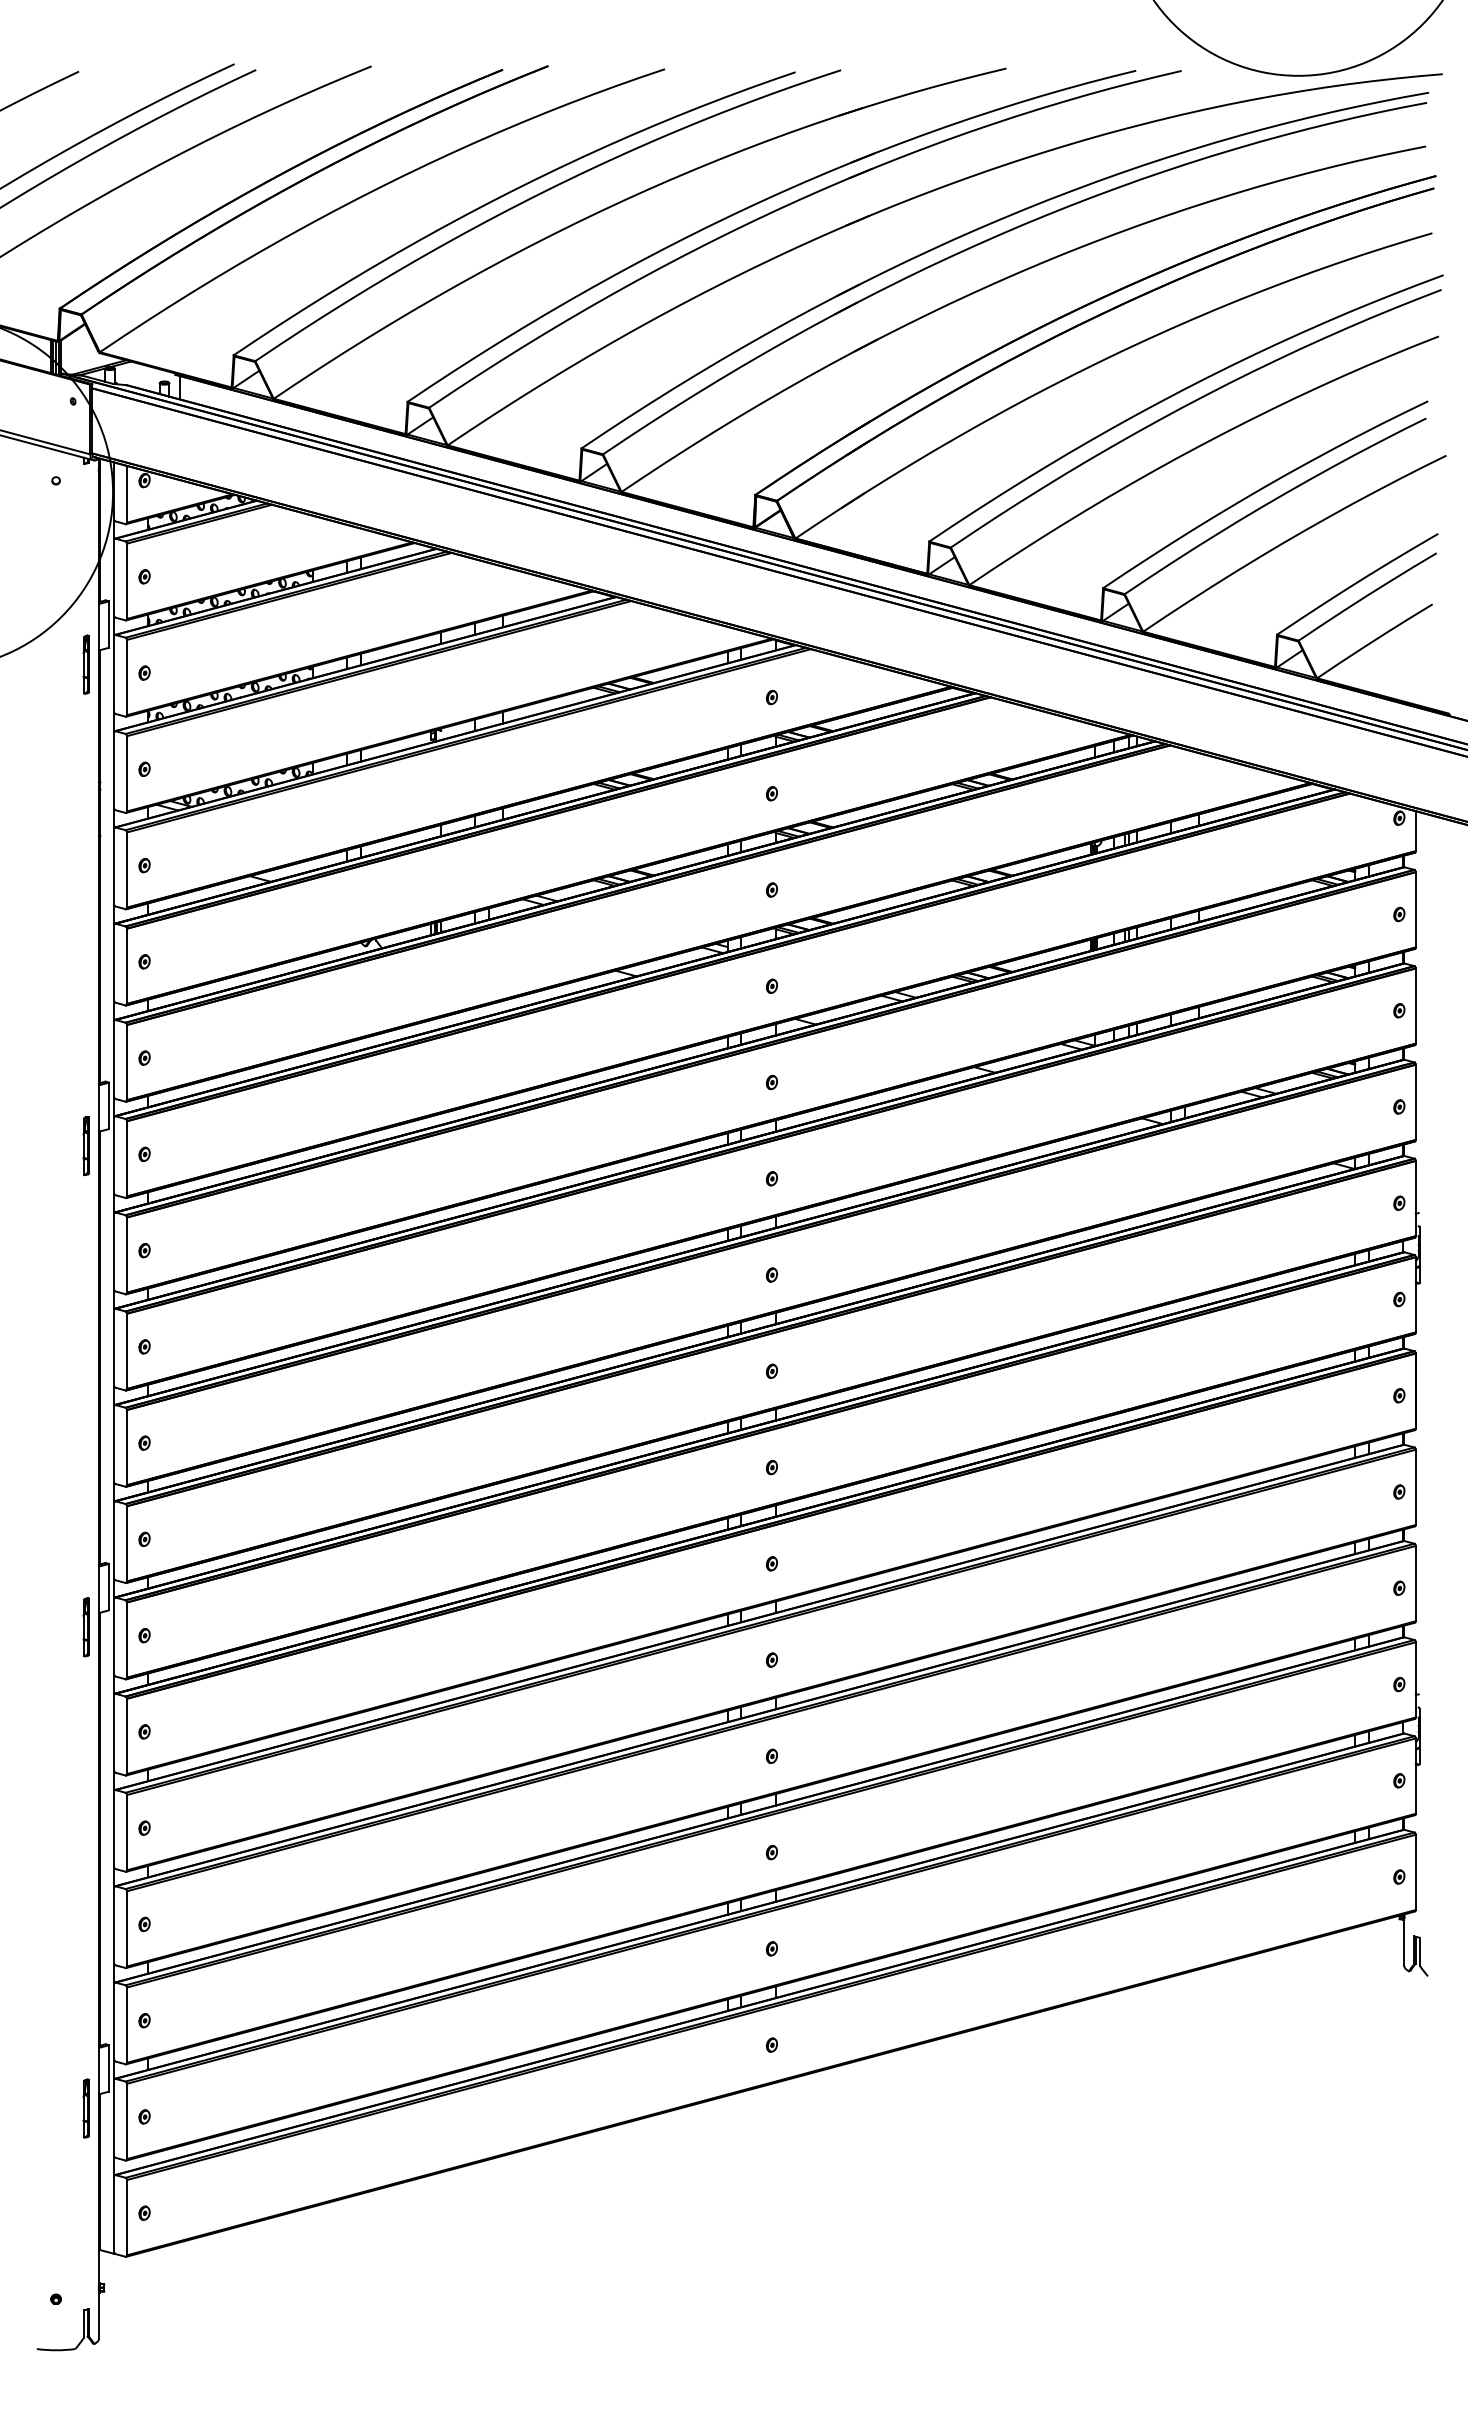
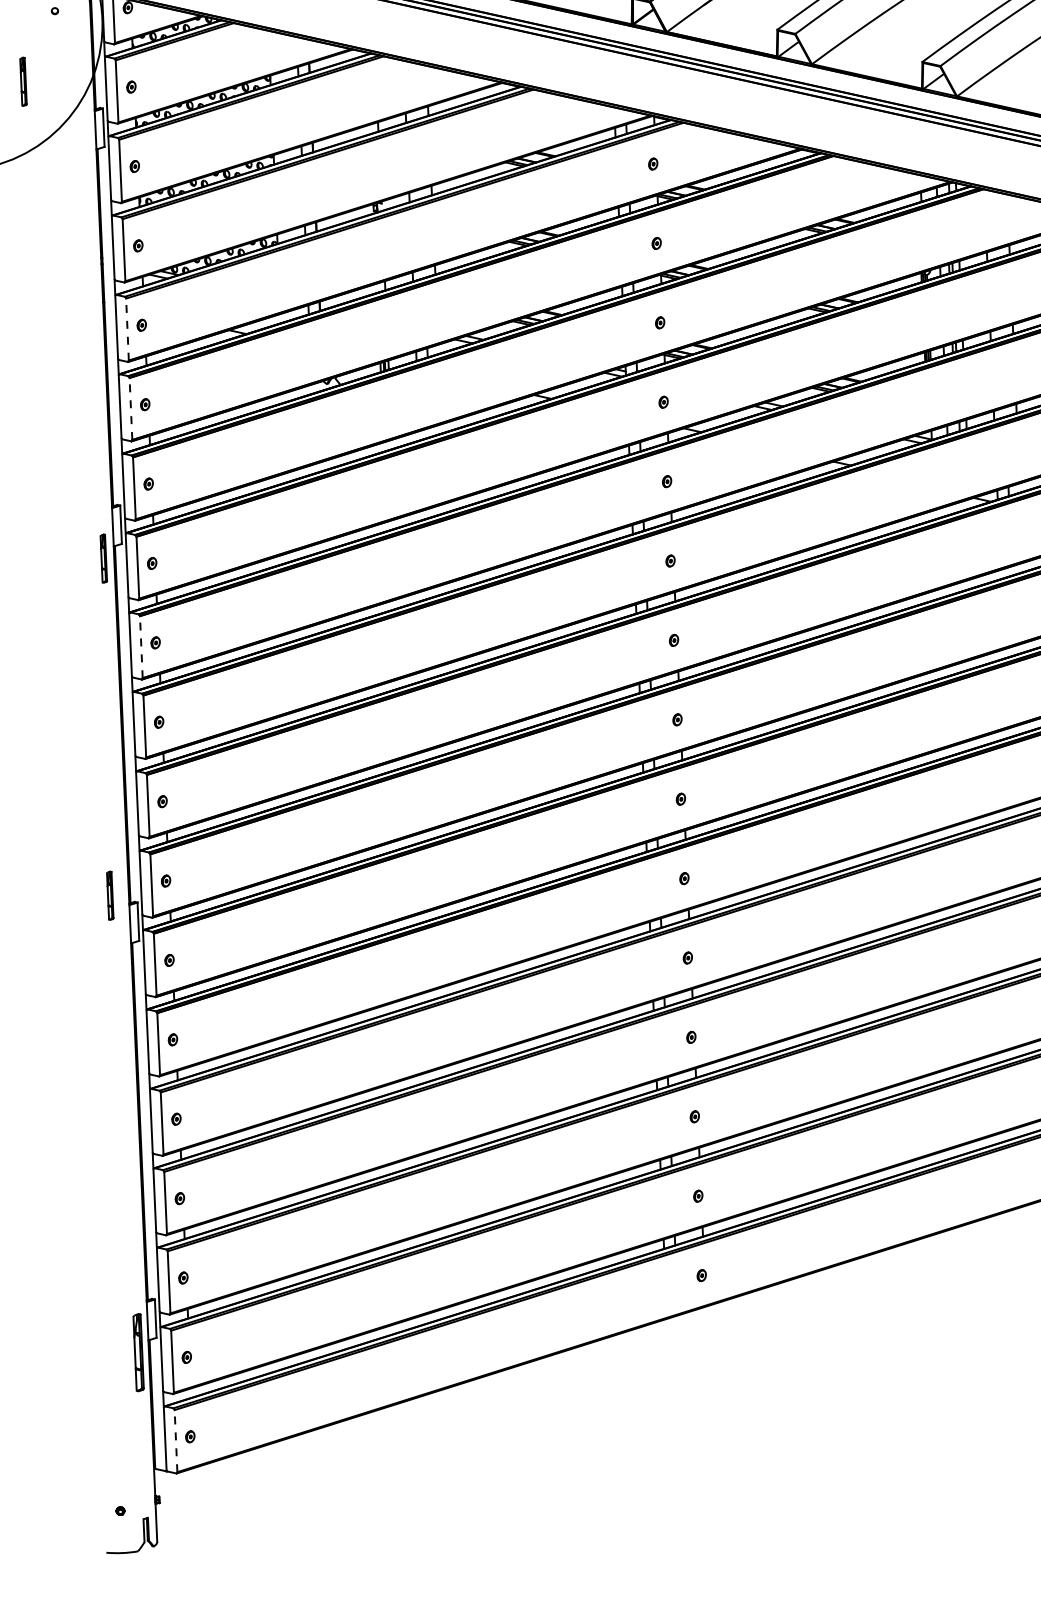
part: (85, 664) -> (22, 81), moved
line: (127, 870) -> (127, 329), solid -> dashed
line: (127, 966) -> (131, 409), solid -> dashed
line: (127, 1255) -> (141, 647), solid -> dashed
part: (85, 1627) -> (109, 895), moved
part: (85, 2108) -> (137, 1352), size x1.6
line: (127, 2217) -> (176, 1440), solid -> dashed

